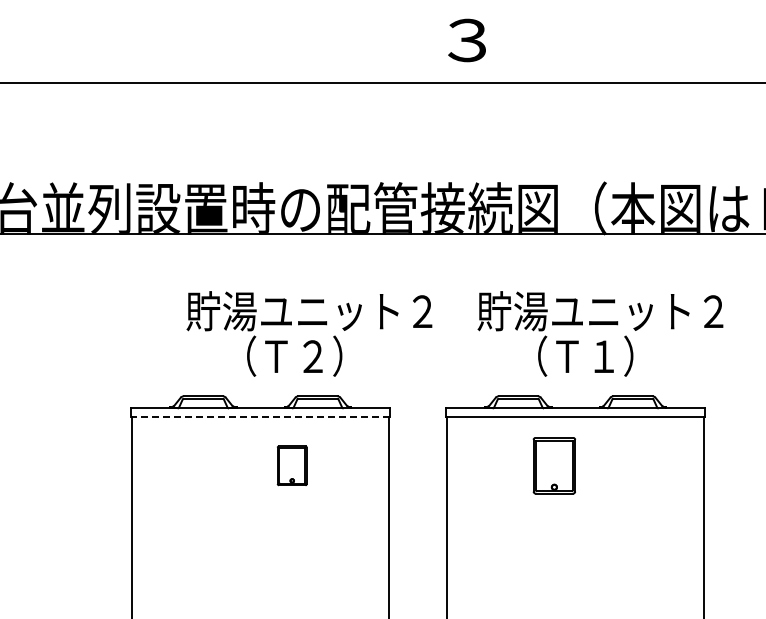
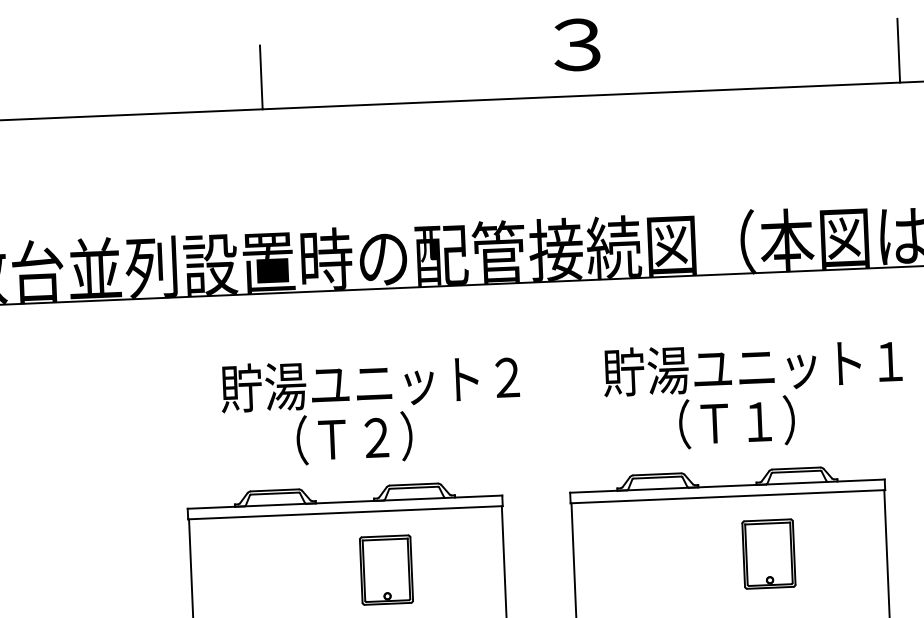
line: (206, 56) -> (261, 77), added
line: (731, 56) -> (898, 50), added
text: (713, 311) -> (889, 361), 貯湯ユニット２ -> 貯湯ユニット１
text: (309, 333) -> (371, 409), moved
line: (260, 417) -> (345, 513), dashed -> solid
part: (291, 465) -> (385, 569), size x1.43
part: (553, 465) -> (767, 553), moved

